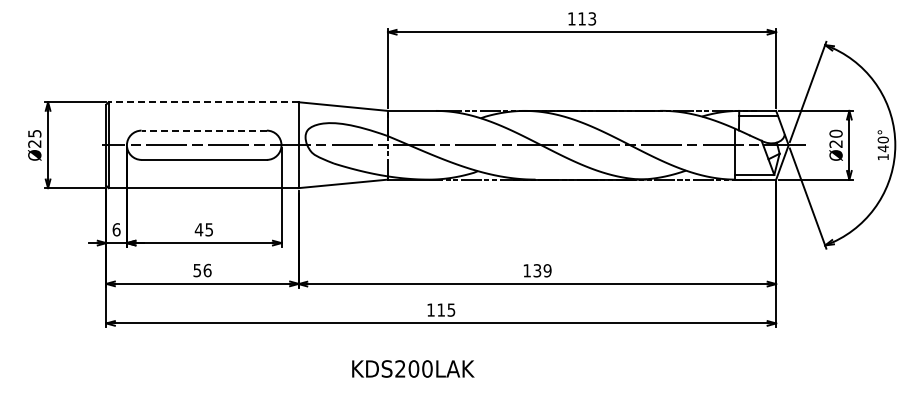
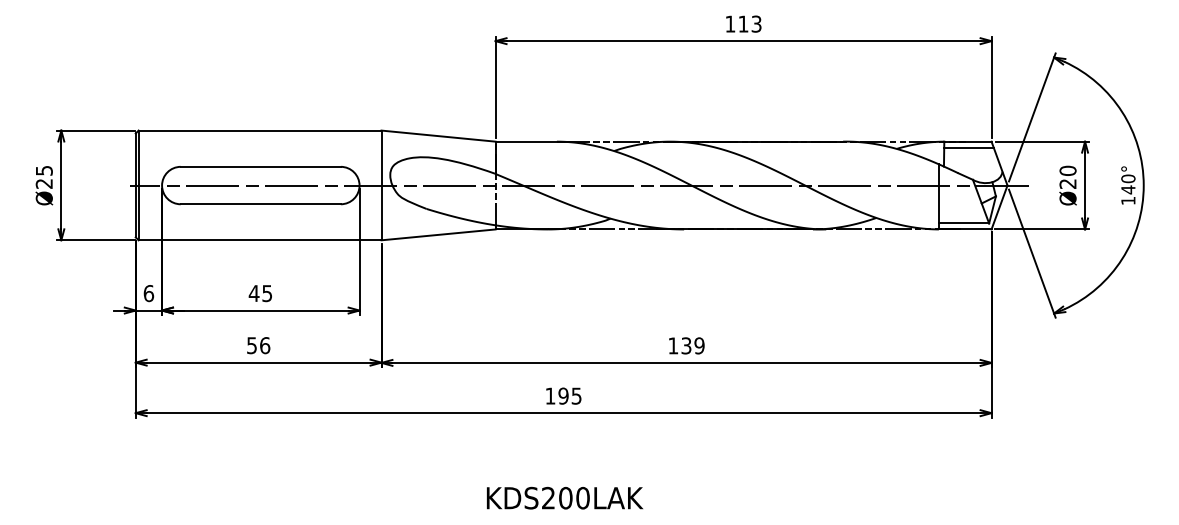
line: (203, 102) -> (259, 130), dashed -> solid
line: (204, 130) -> (261, 166), dashed -> solid
text: (441, 309) -> (563, 395), 115 -> 195
text: (413, 368) -> (565, 497), moved

